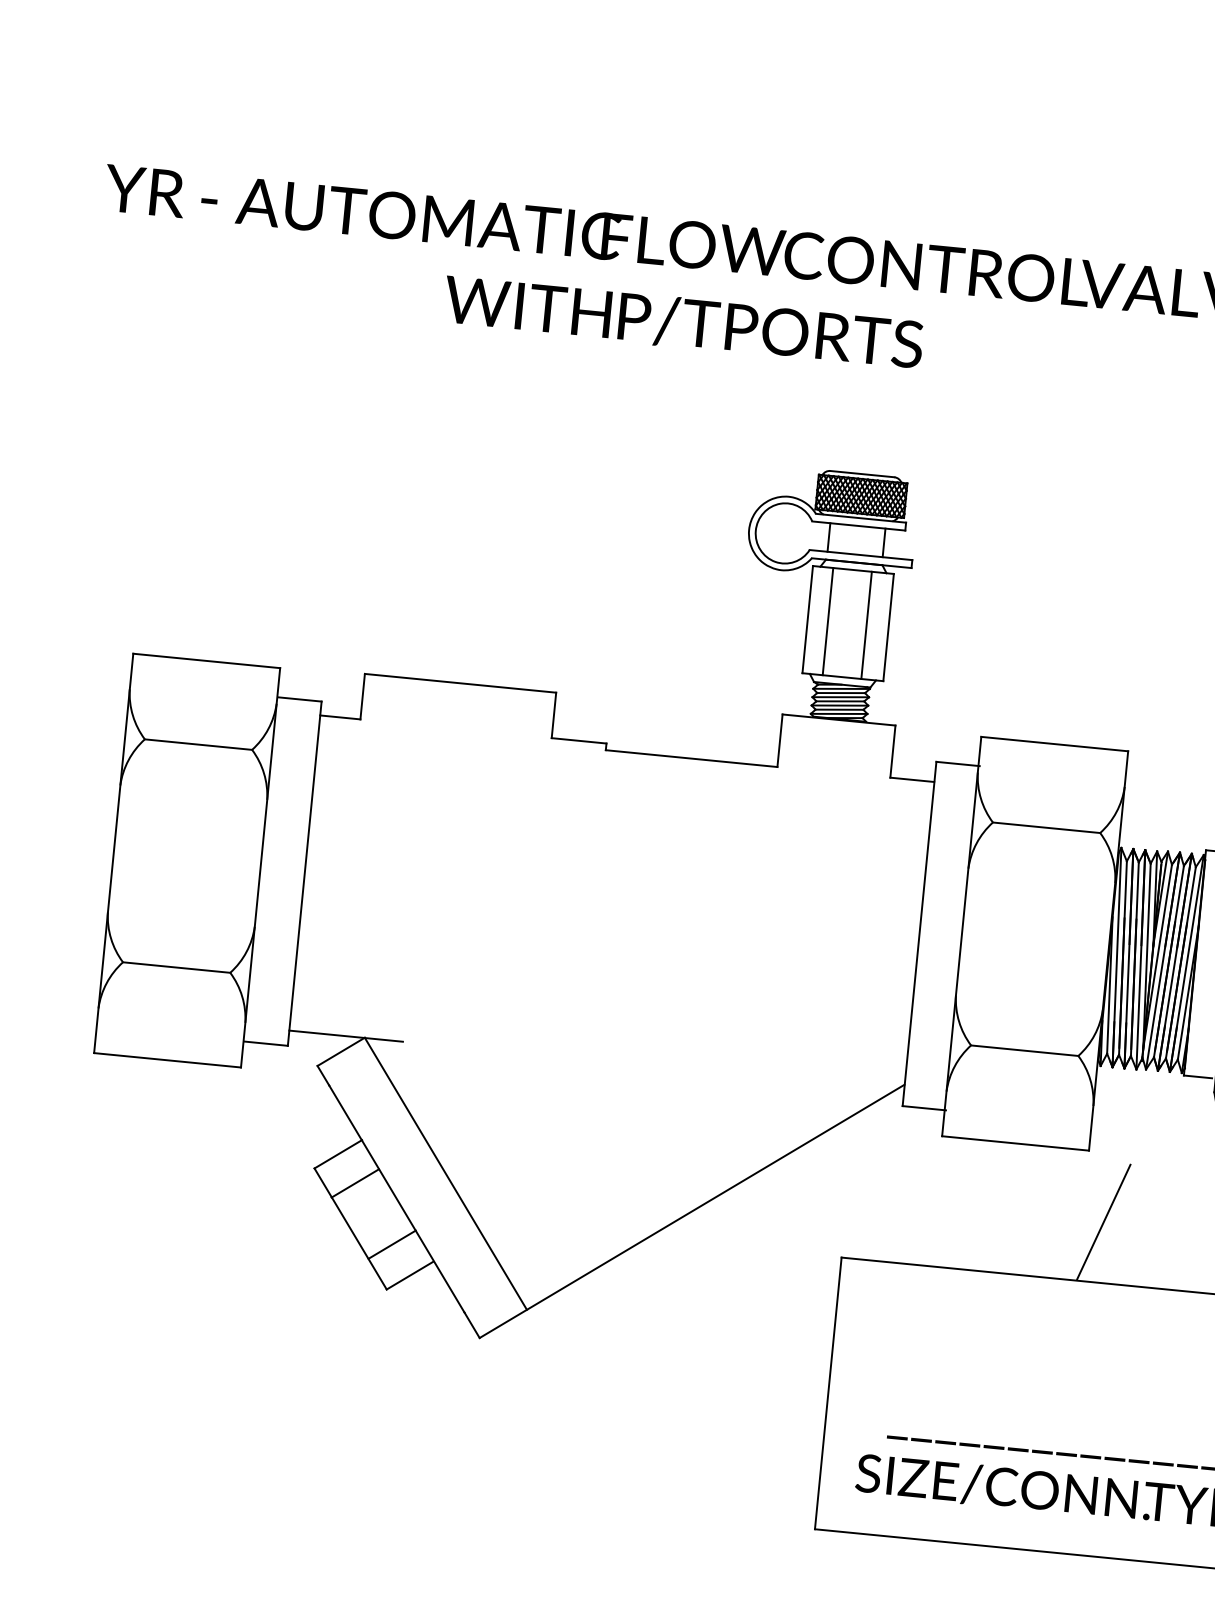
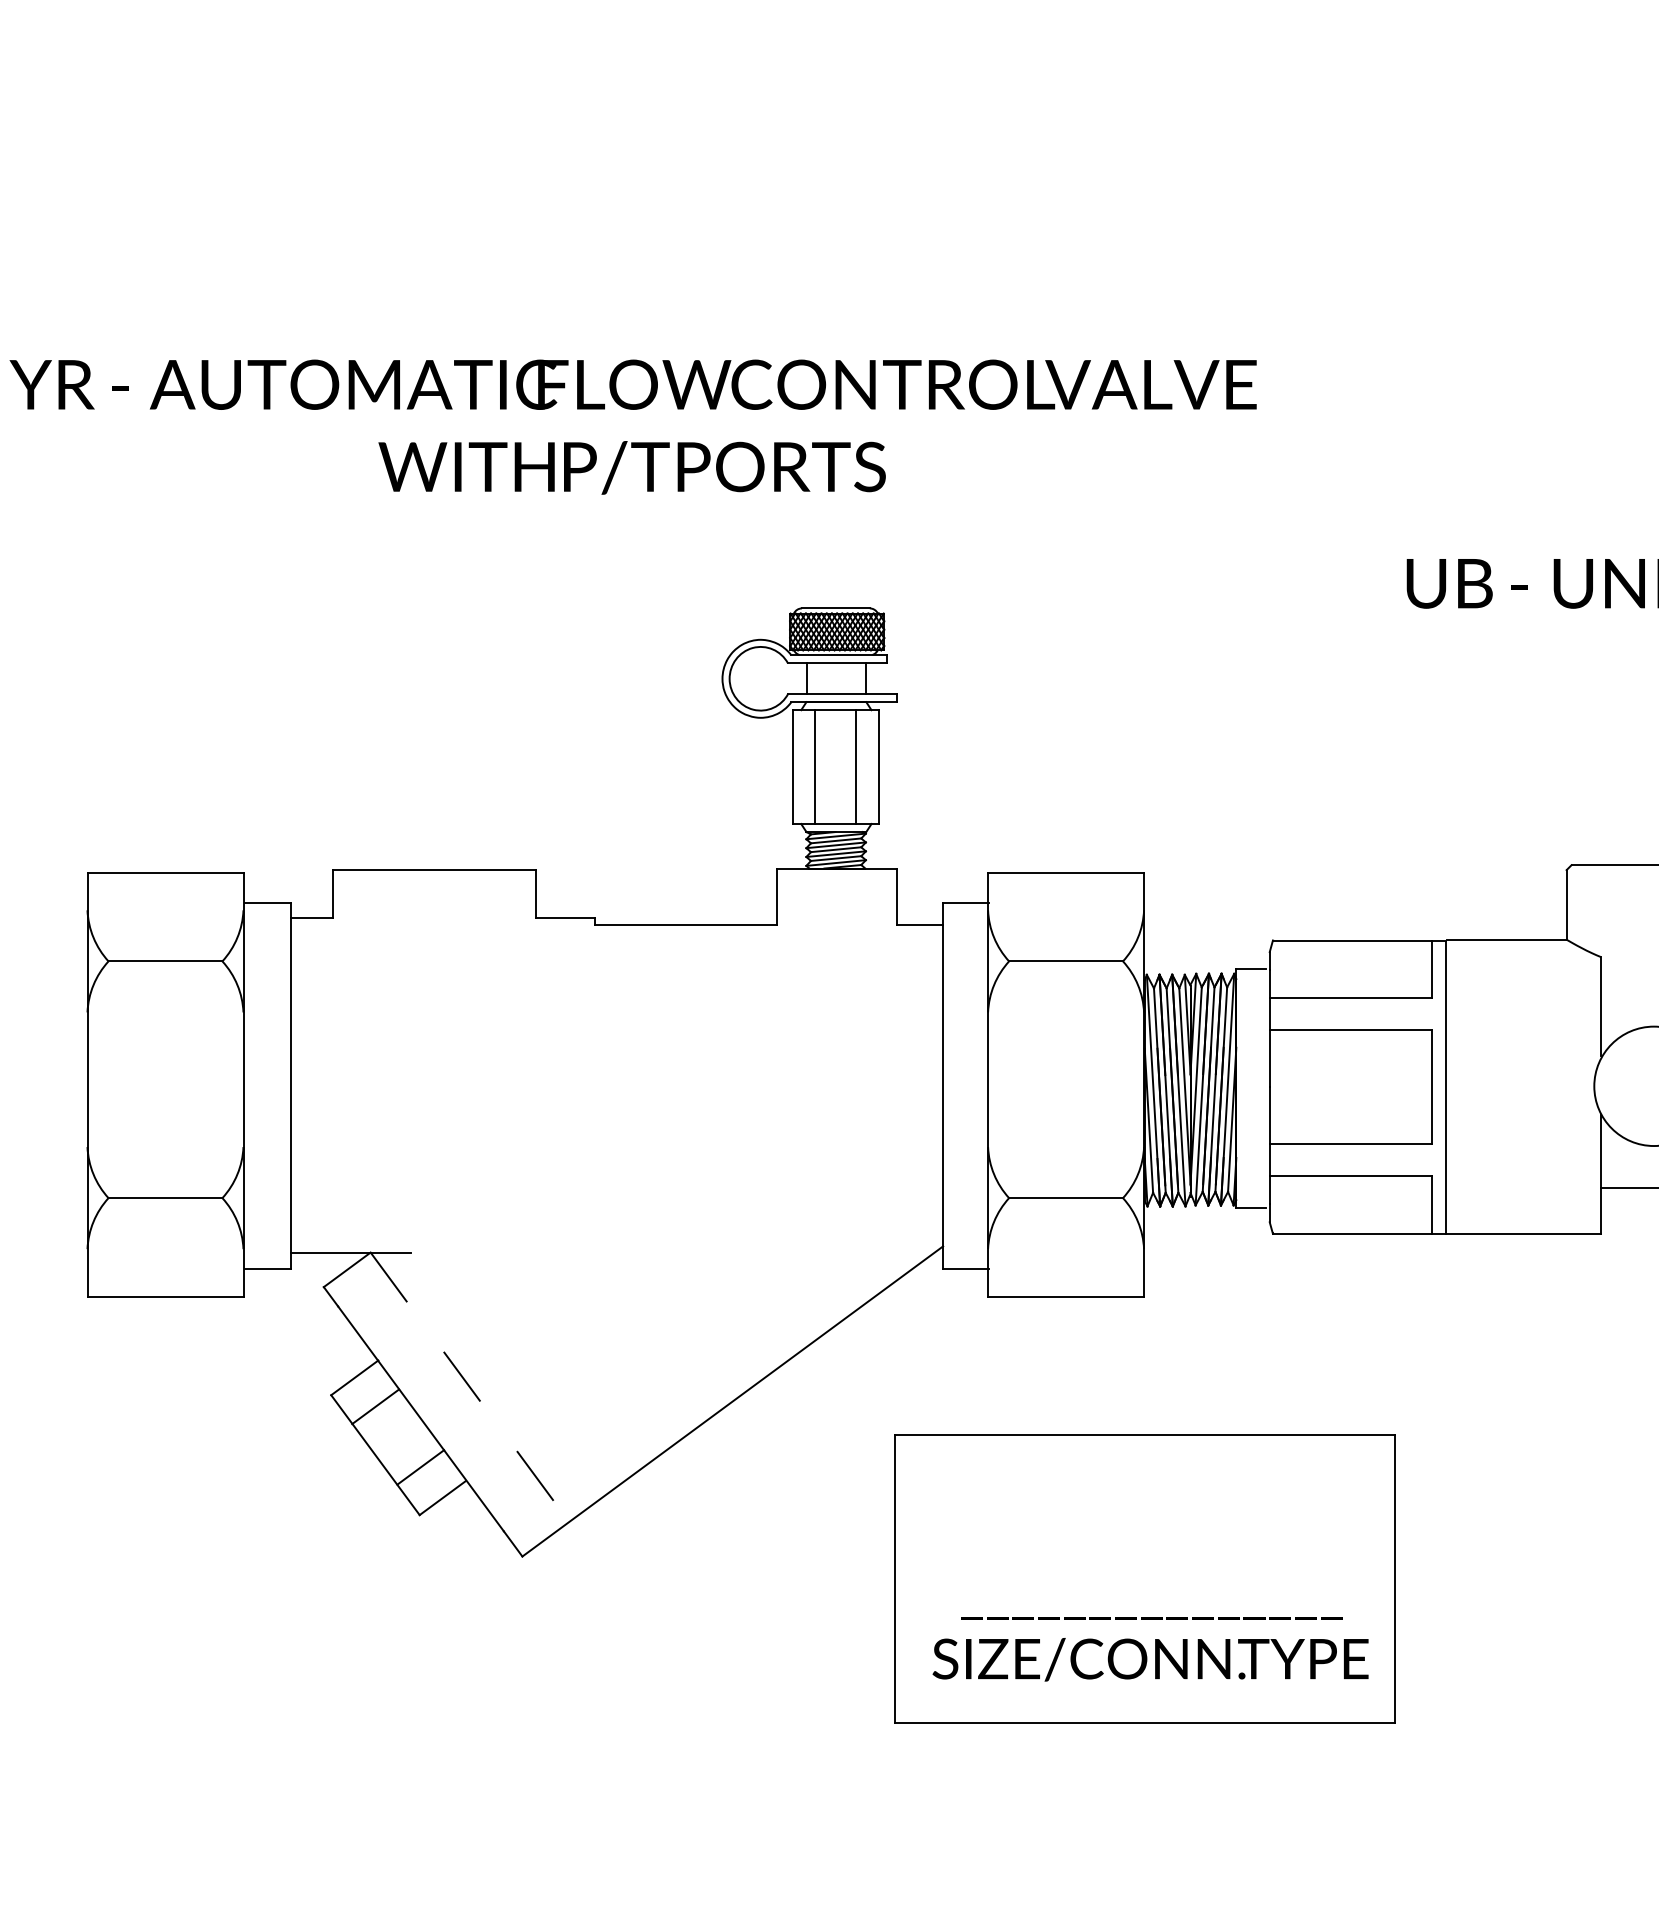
line: (446, 1174) -> (470, 1387), solid -> dashed
line: (1103, 1222) -> (1166, 1370), removed

